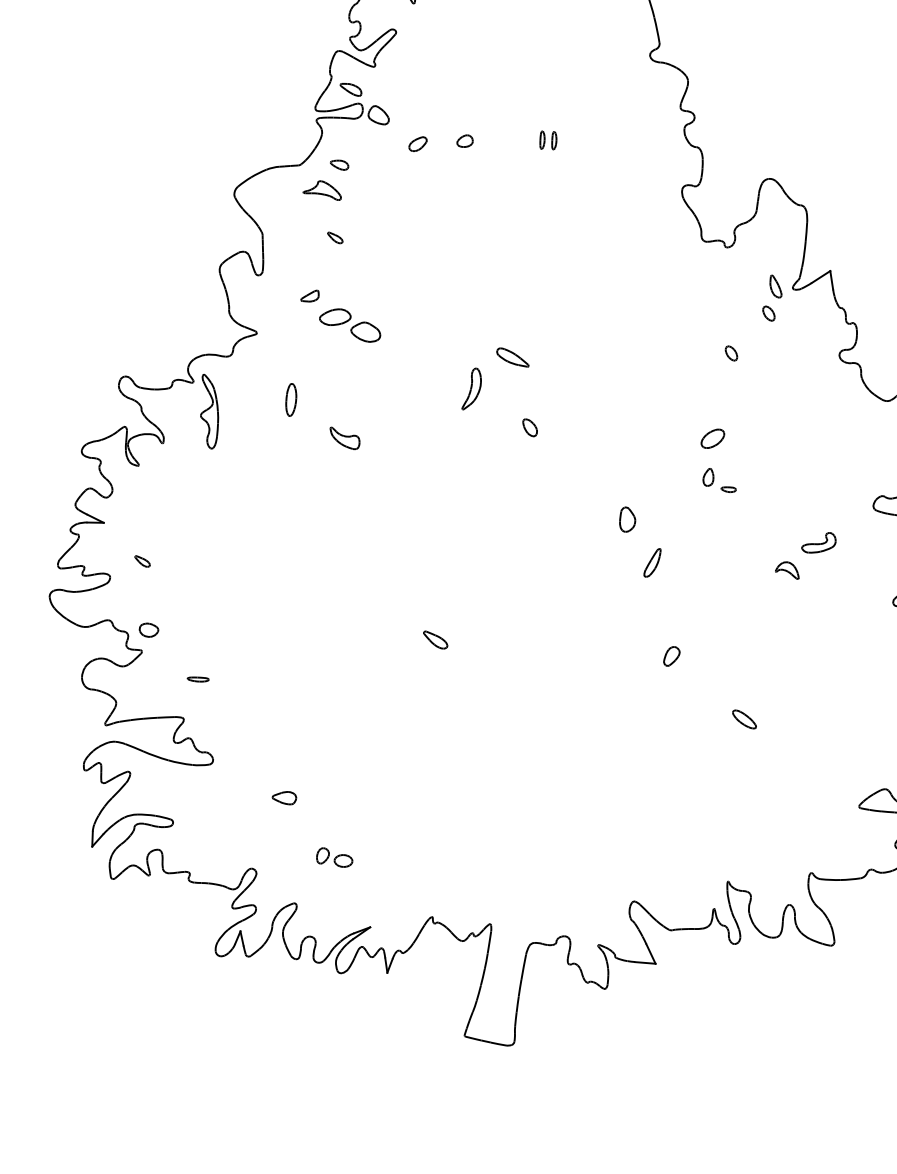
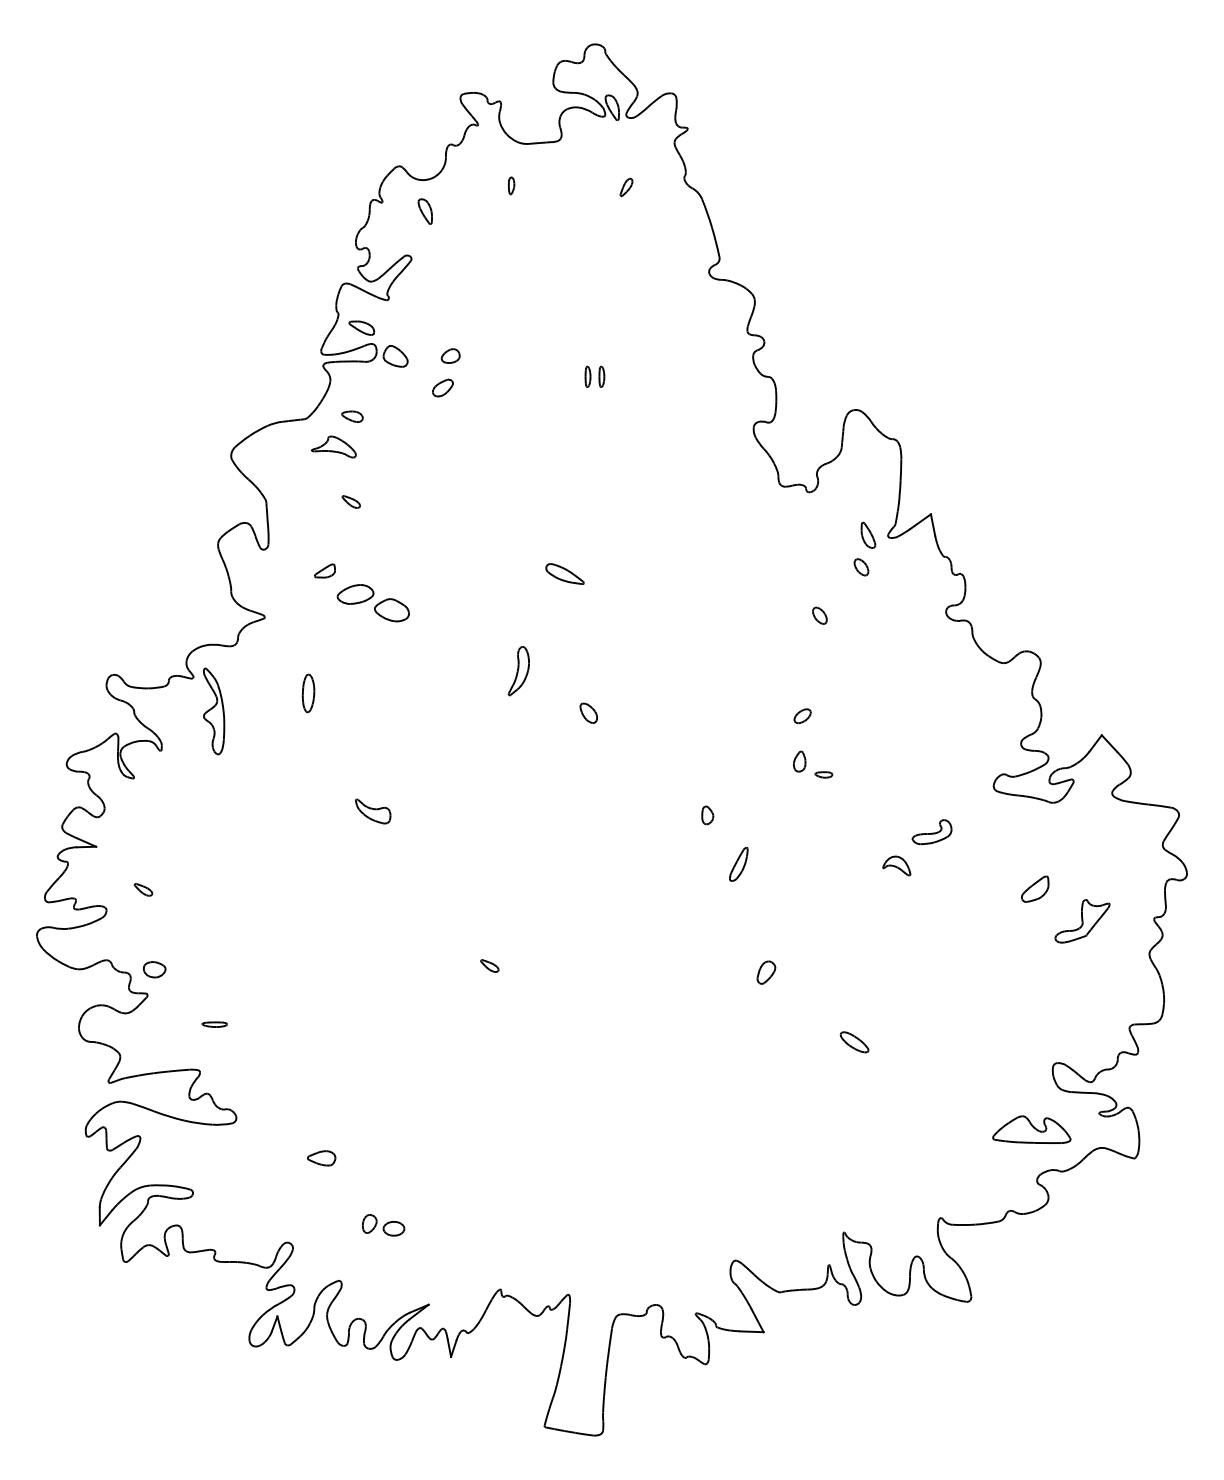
part: (464, 140) -> (450, 355), moved
part: (512, 356) -> (564, 573), moved
part: (345, 438) -> (373, 811), moved
part: (712, 438) -> (802, 715), size x0.62
part: (627, 519) -> (707, 815), size x0.62
part: (435, 639) -> (489, 965), size x0.62

